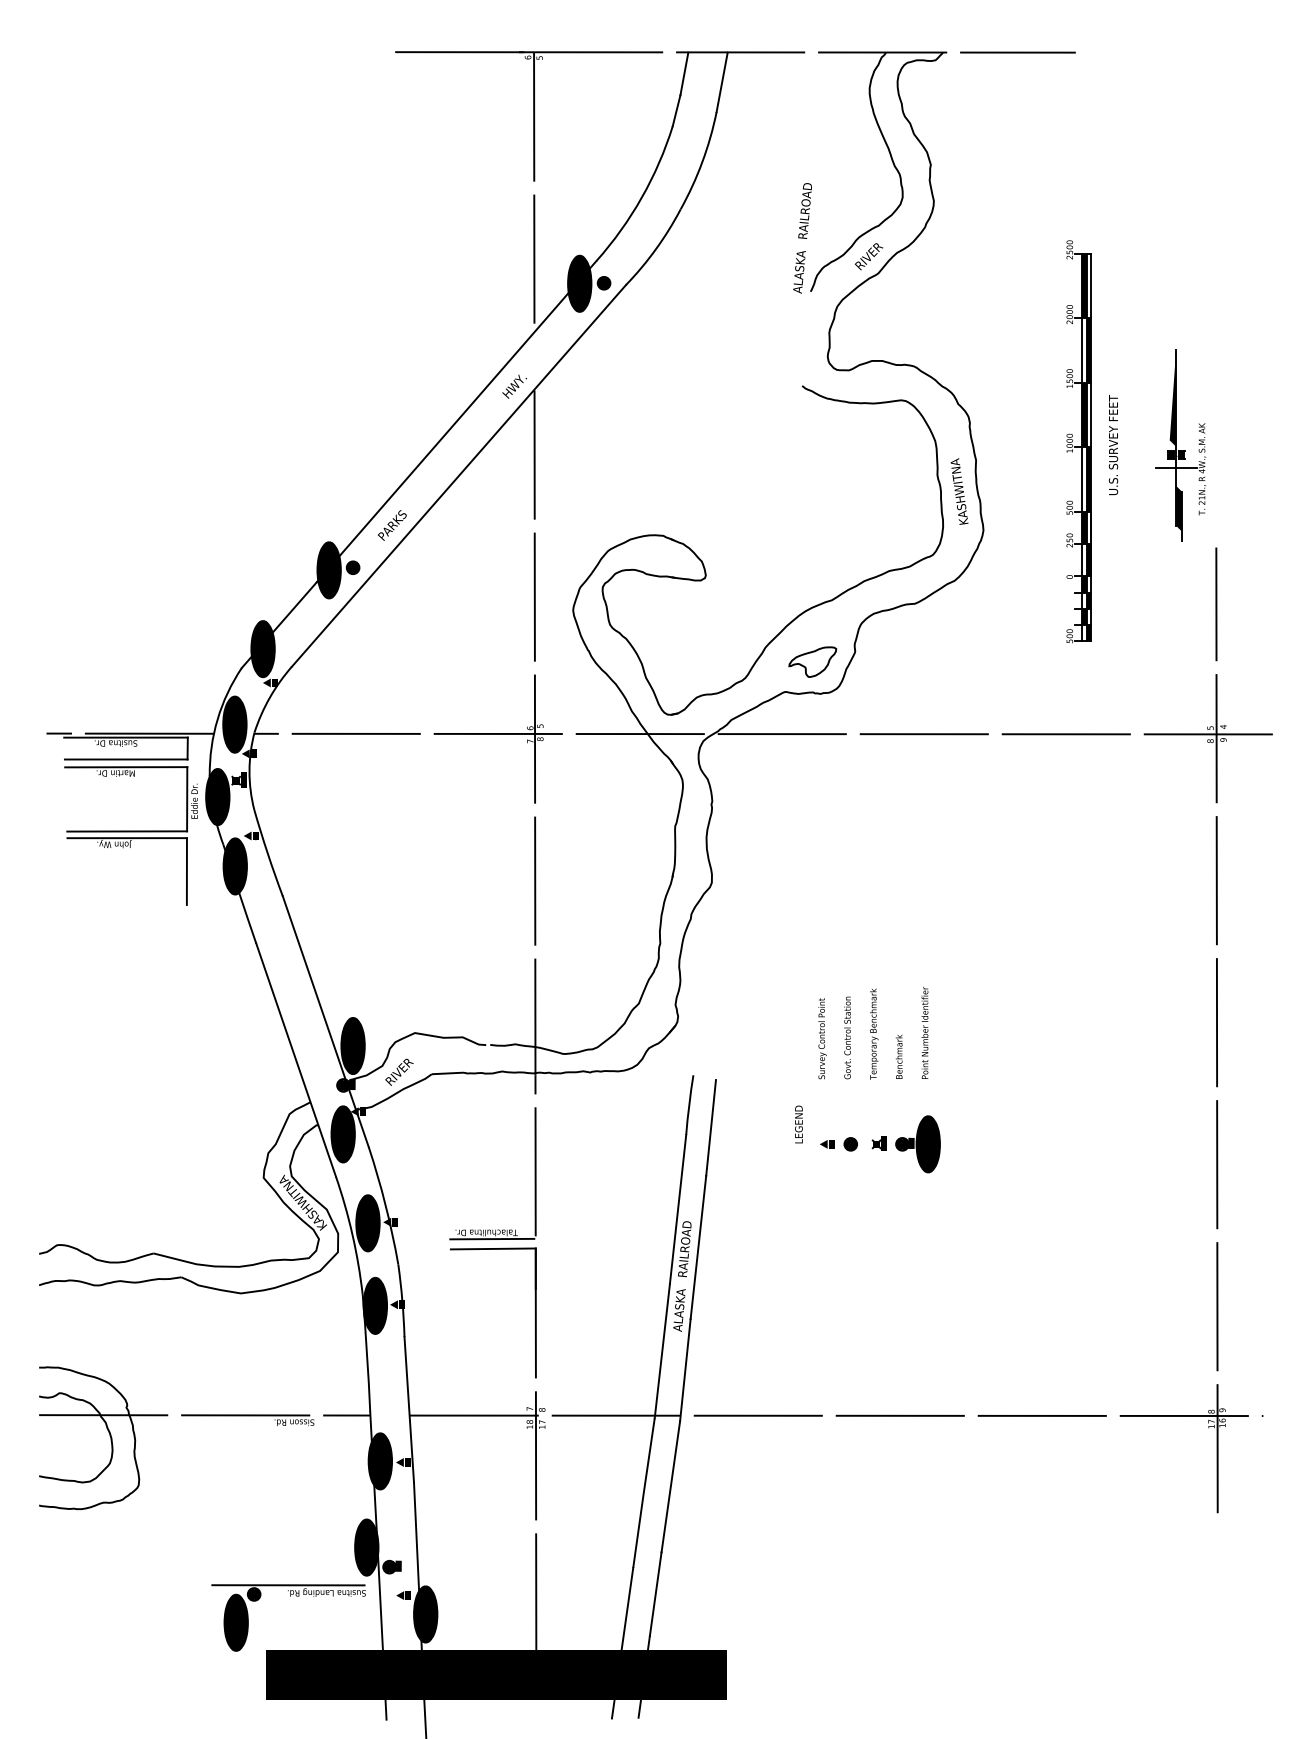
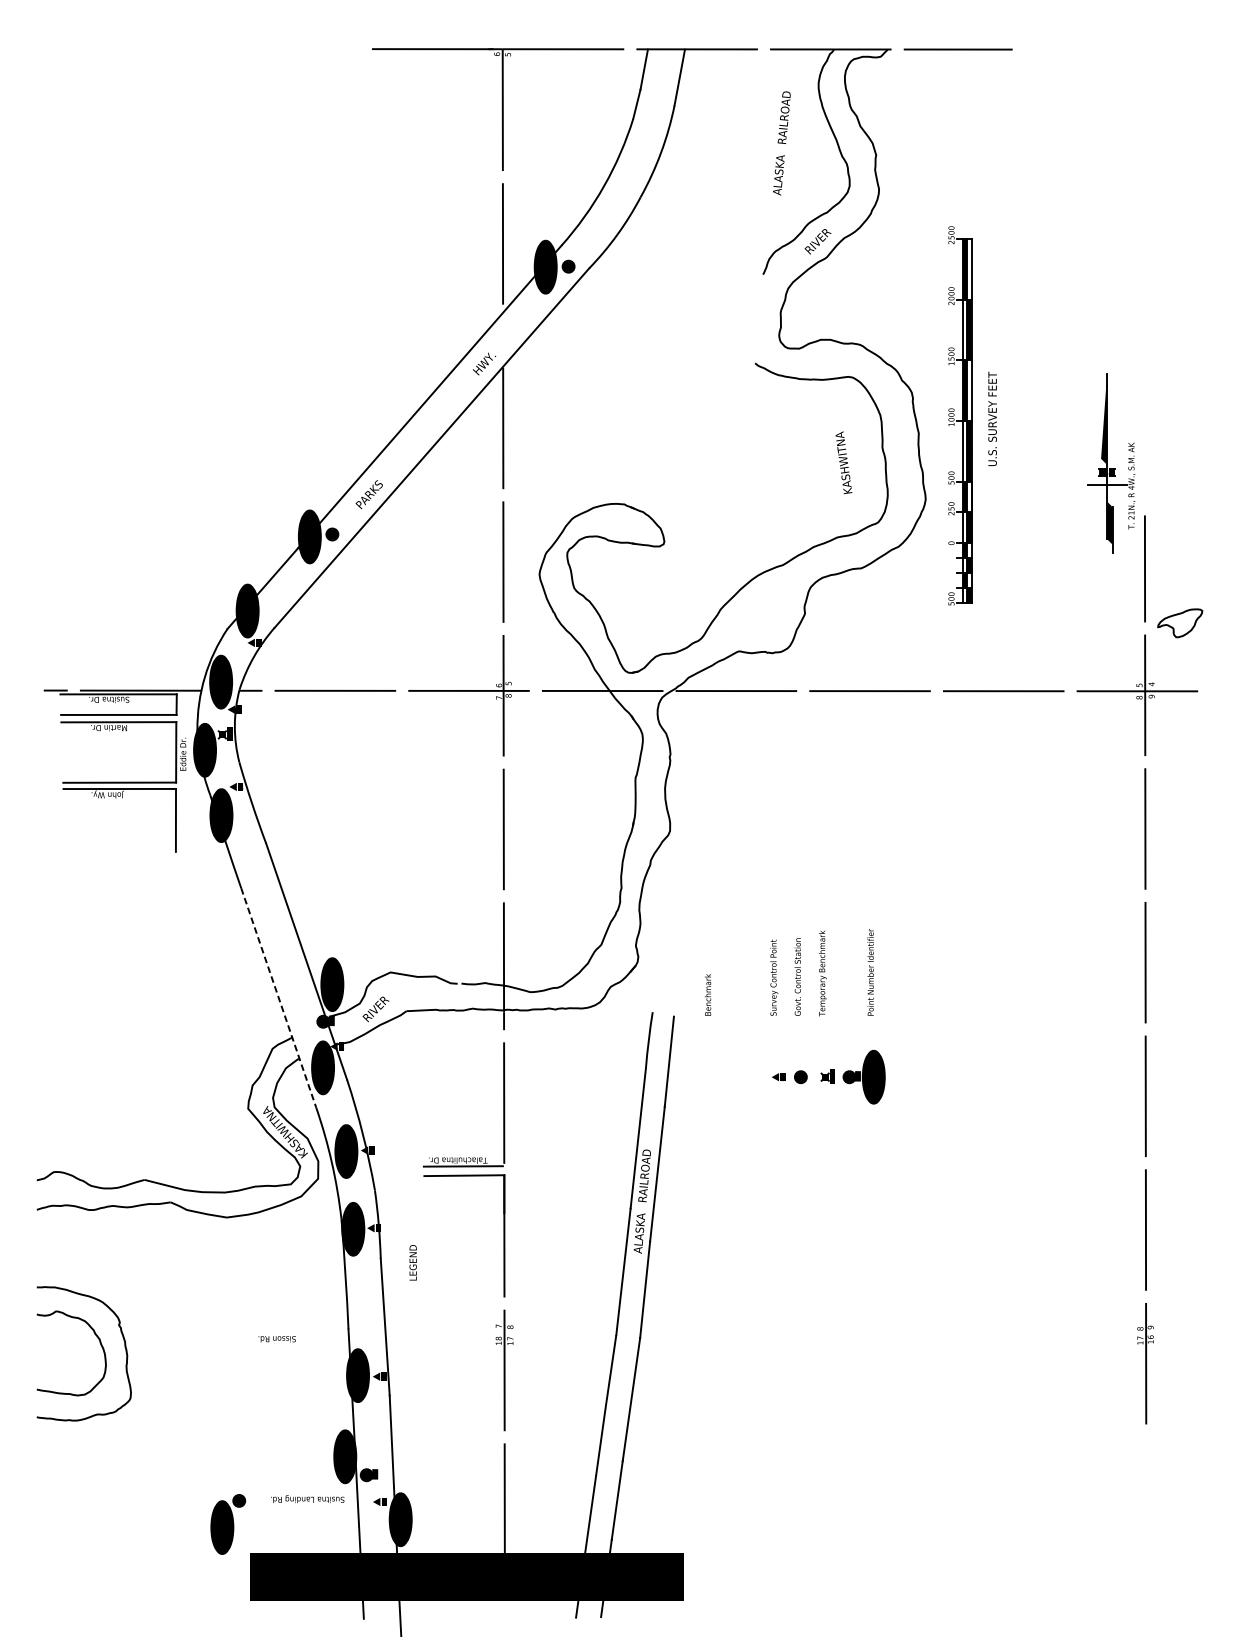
text: (802, 238) -> (781, 143), moved
part: (1092, 441) -> (972, 415), moved
part: (1180, 445) -> (1111, 463), moved
text: (959, 491) -> (843, 462), moved
part: (812, 661) -> (1179, 622), moved
text: (899, 1056) -> (708, 994), moved
line: (296, 1060) -> (279, 998), solid -> dashed
text: (798, 1124) -> (412, 1262), moved
line: (204, 1415) -> (192, 1332), removed
line: (836, 1415) -> (787, 1332), removed
line: (288, 1585) -> (271, 1492), removed

